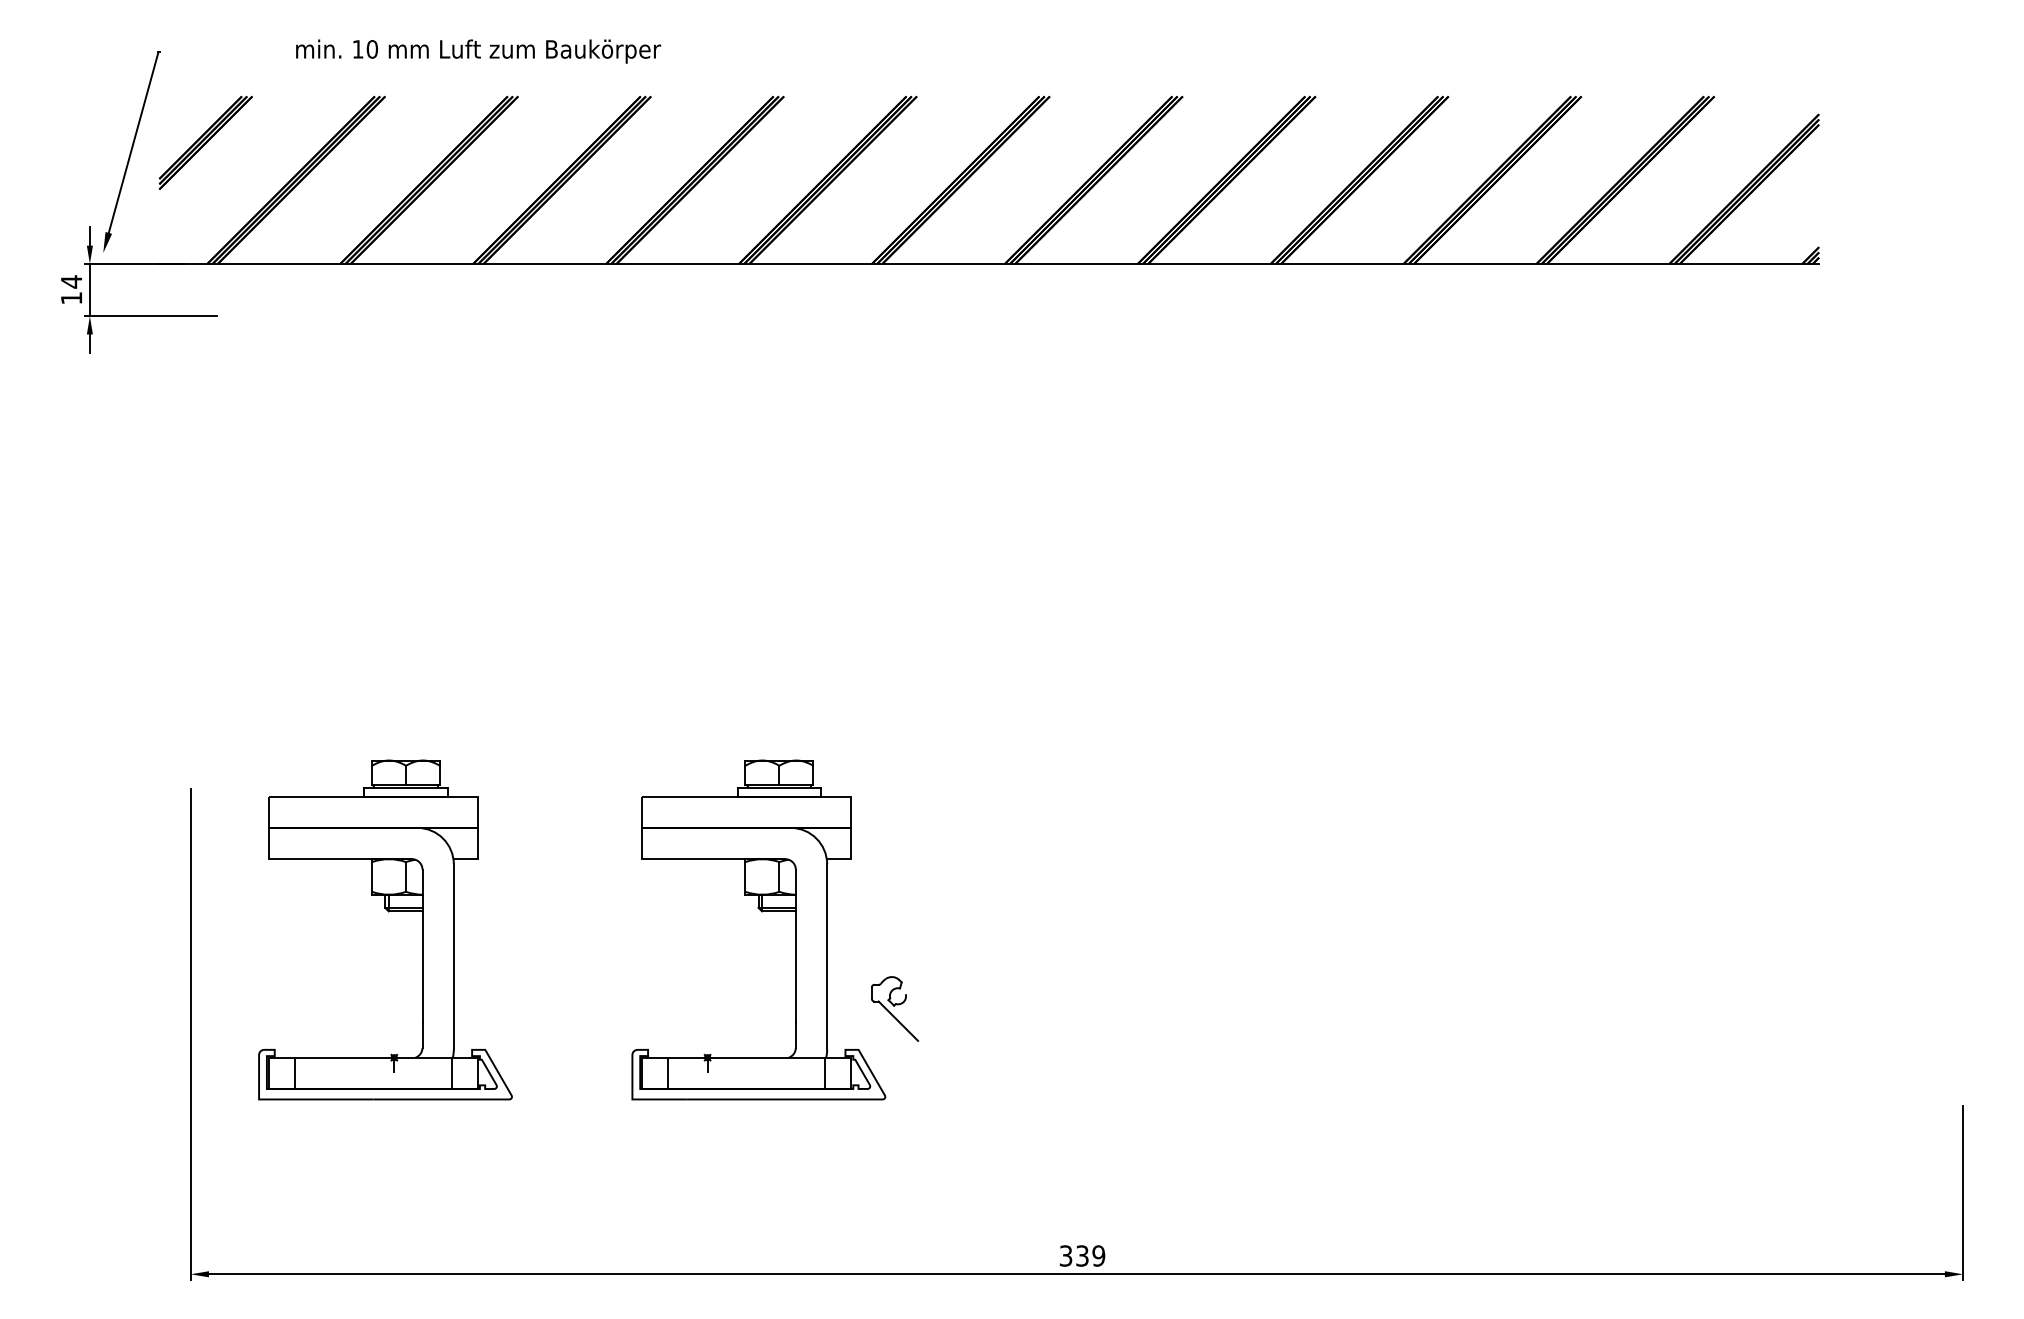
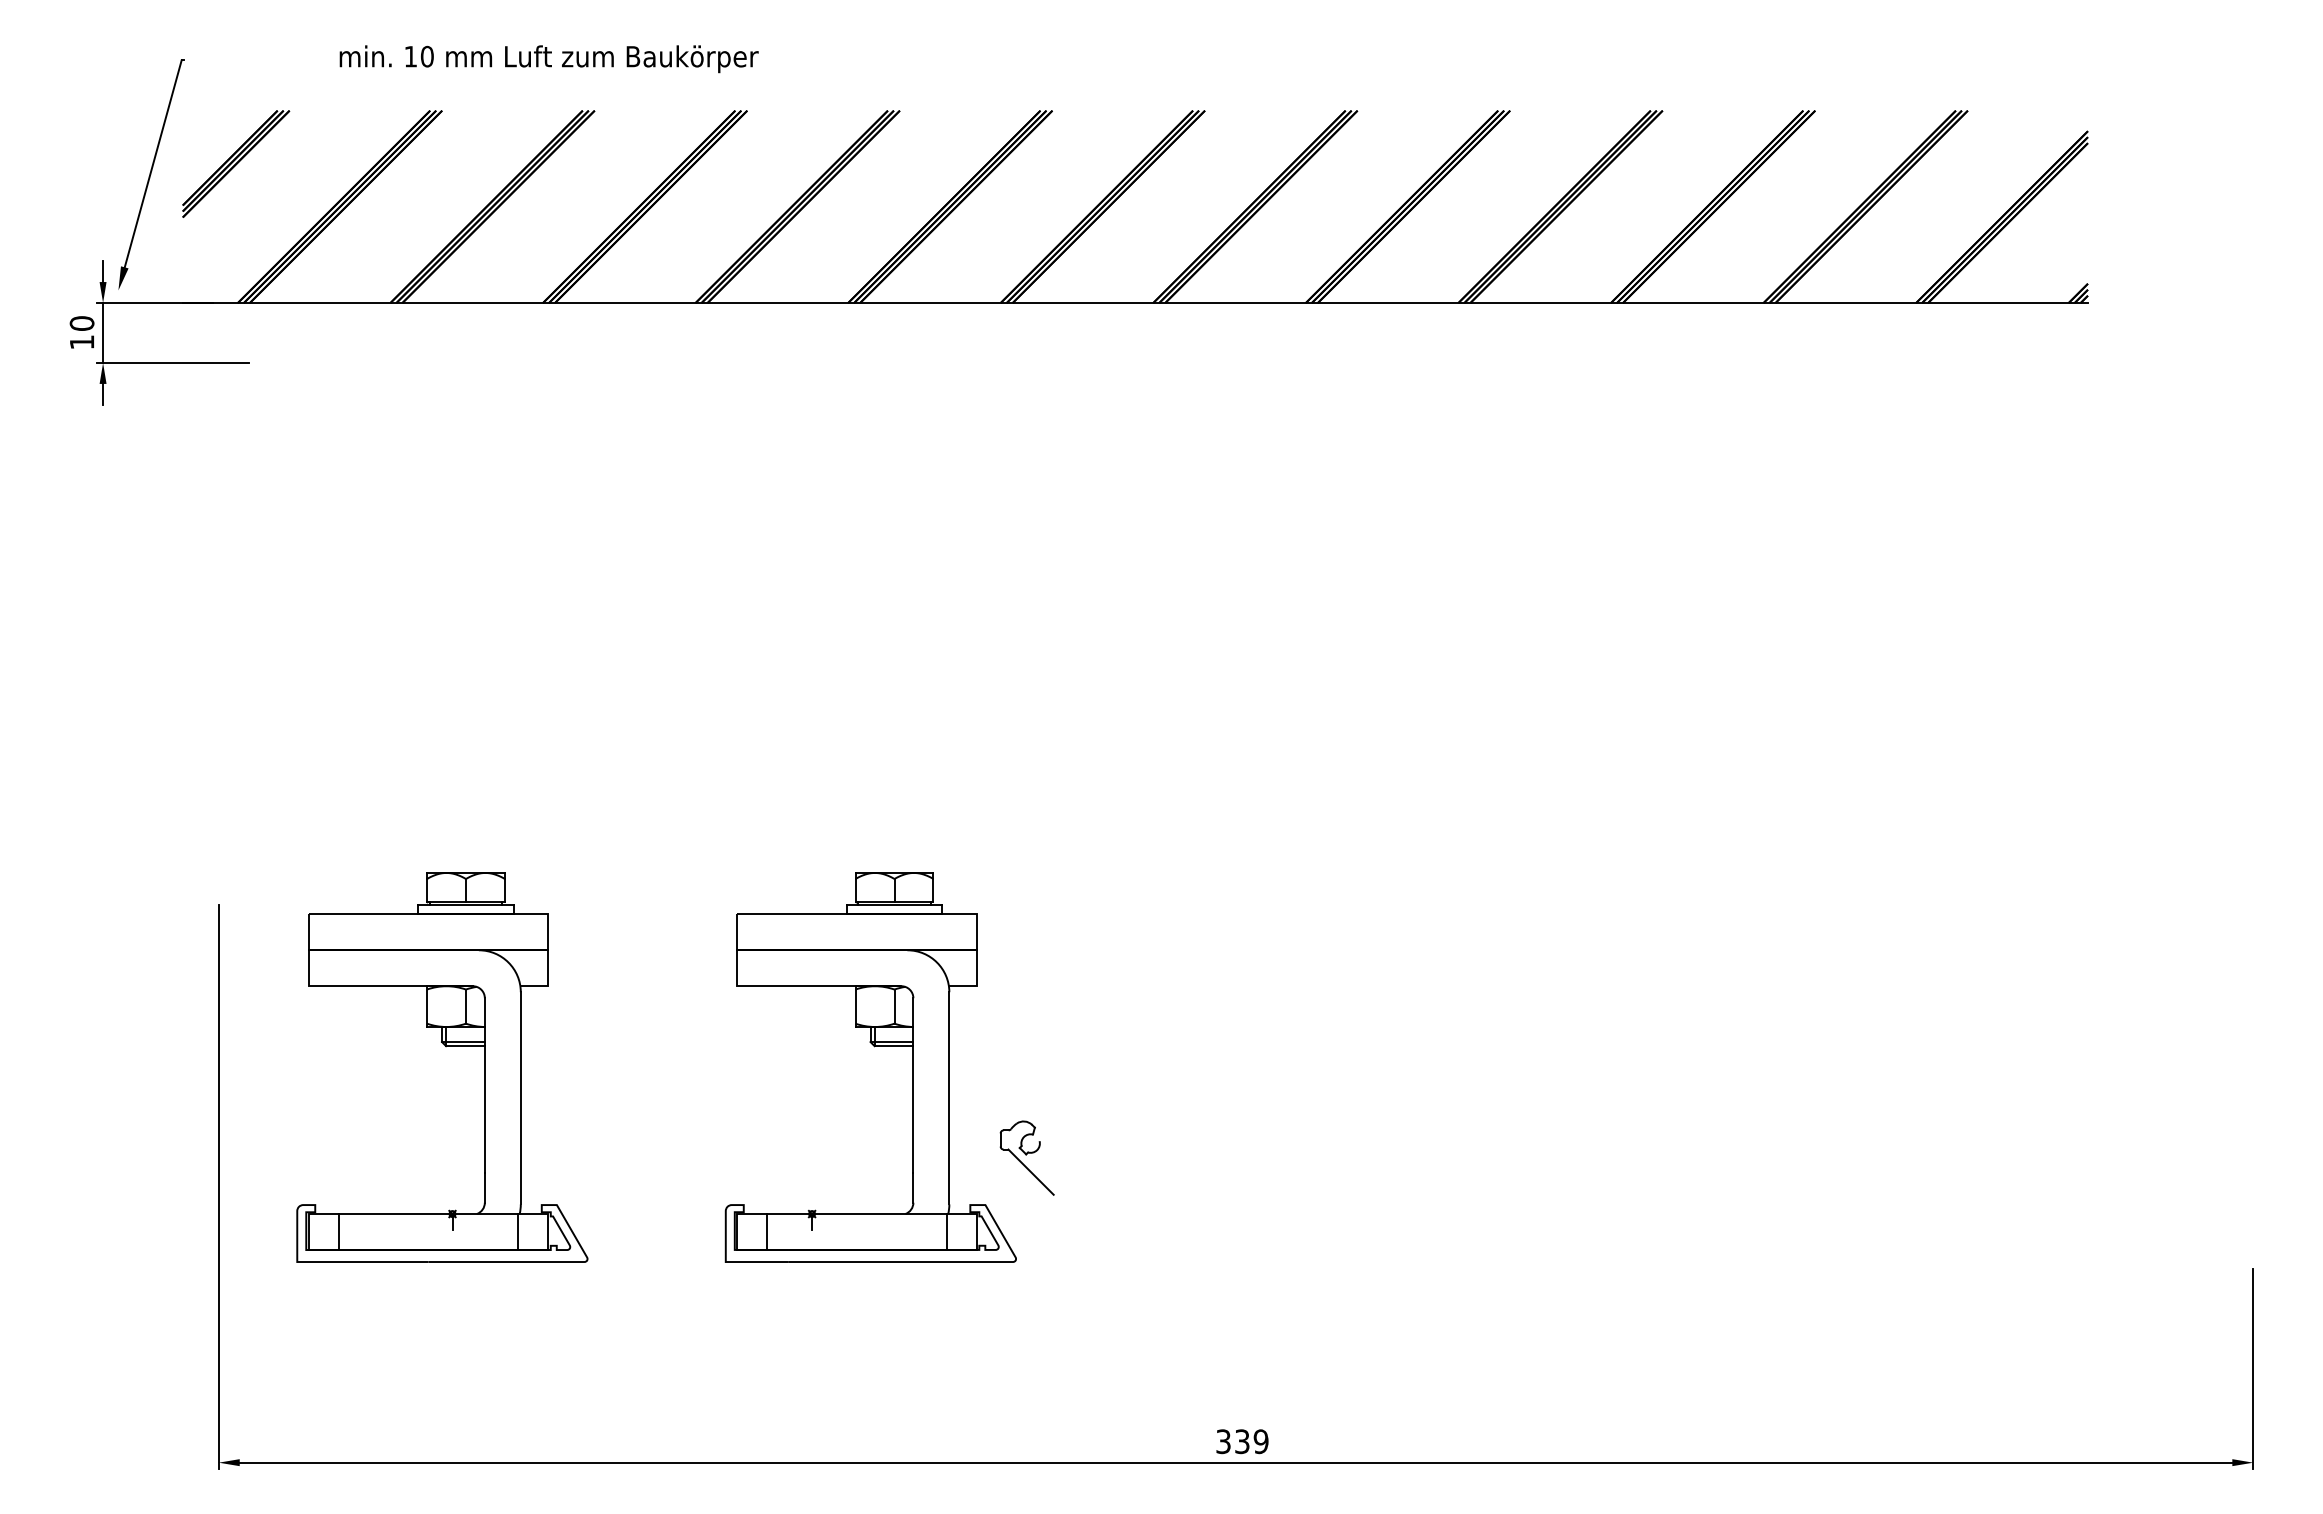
text: (71, 281) -> (81, 323), 14 -> 10

